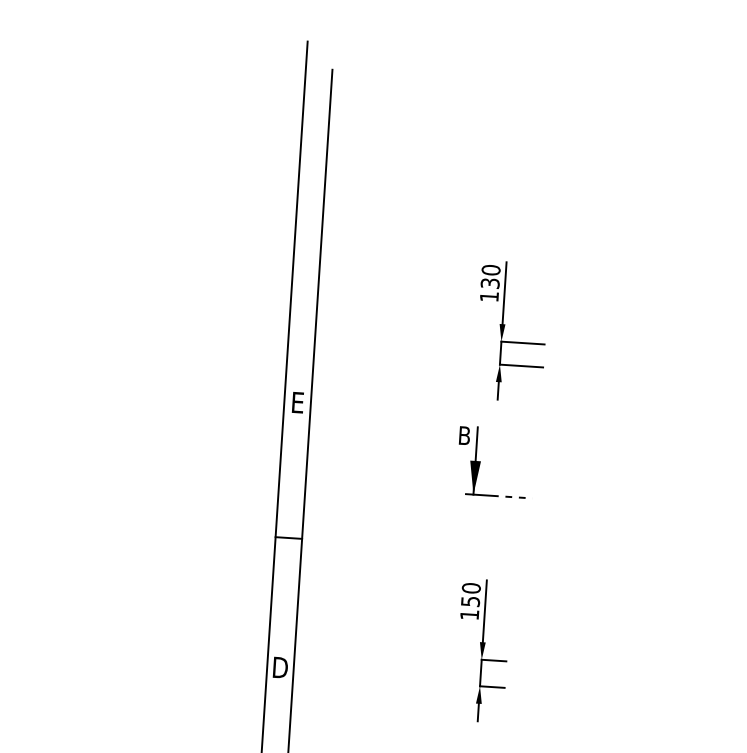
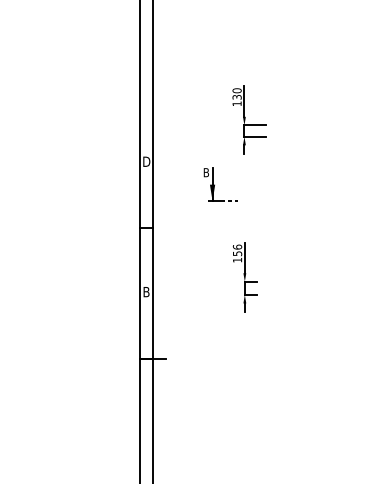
text: (297, 402) -> (146, 161), E -> D
part: (491, 461) -> (220, 184), moved
text: (471, 586) -> (237, 246), 150 -> 156
text: (280, 668) -> (146, 292), D -> B

